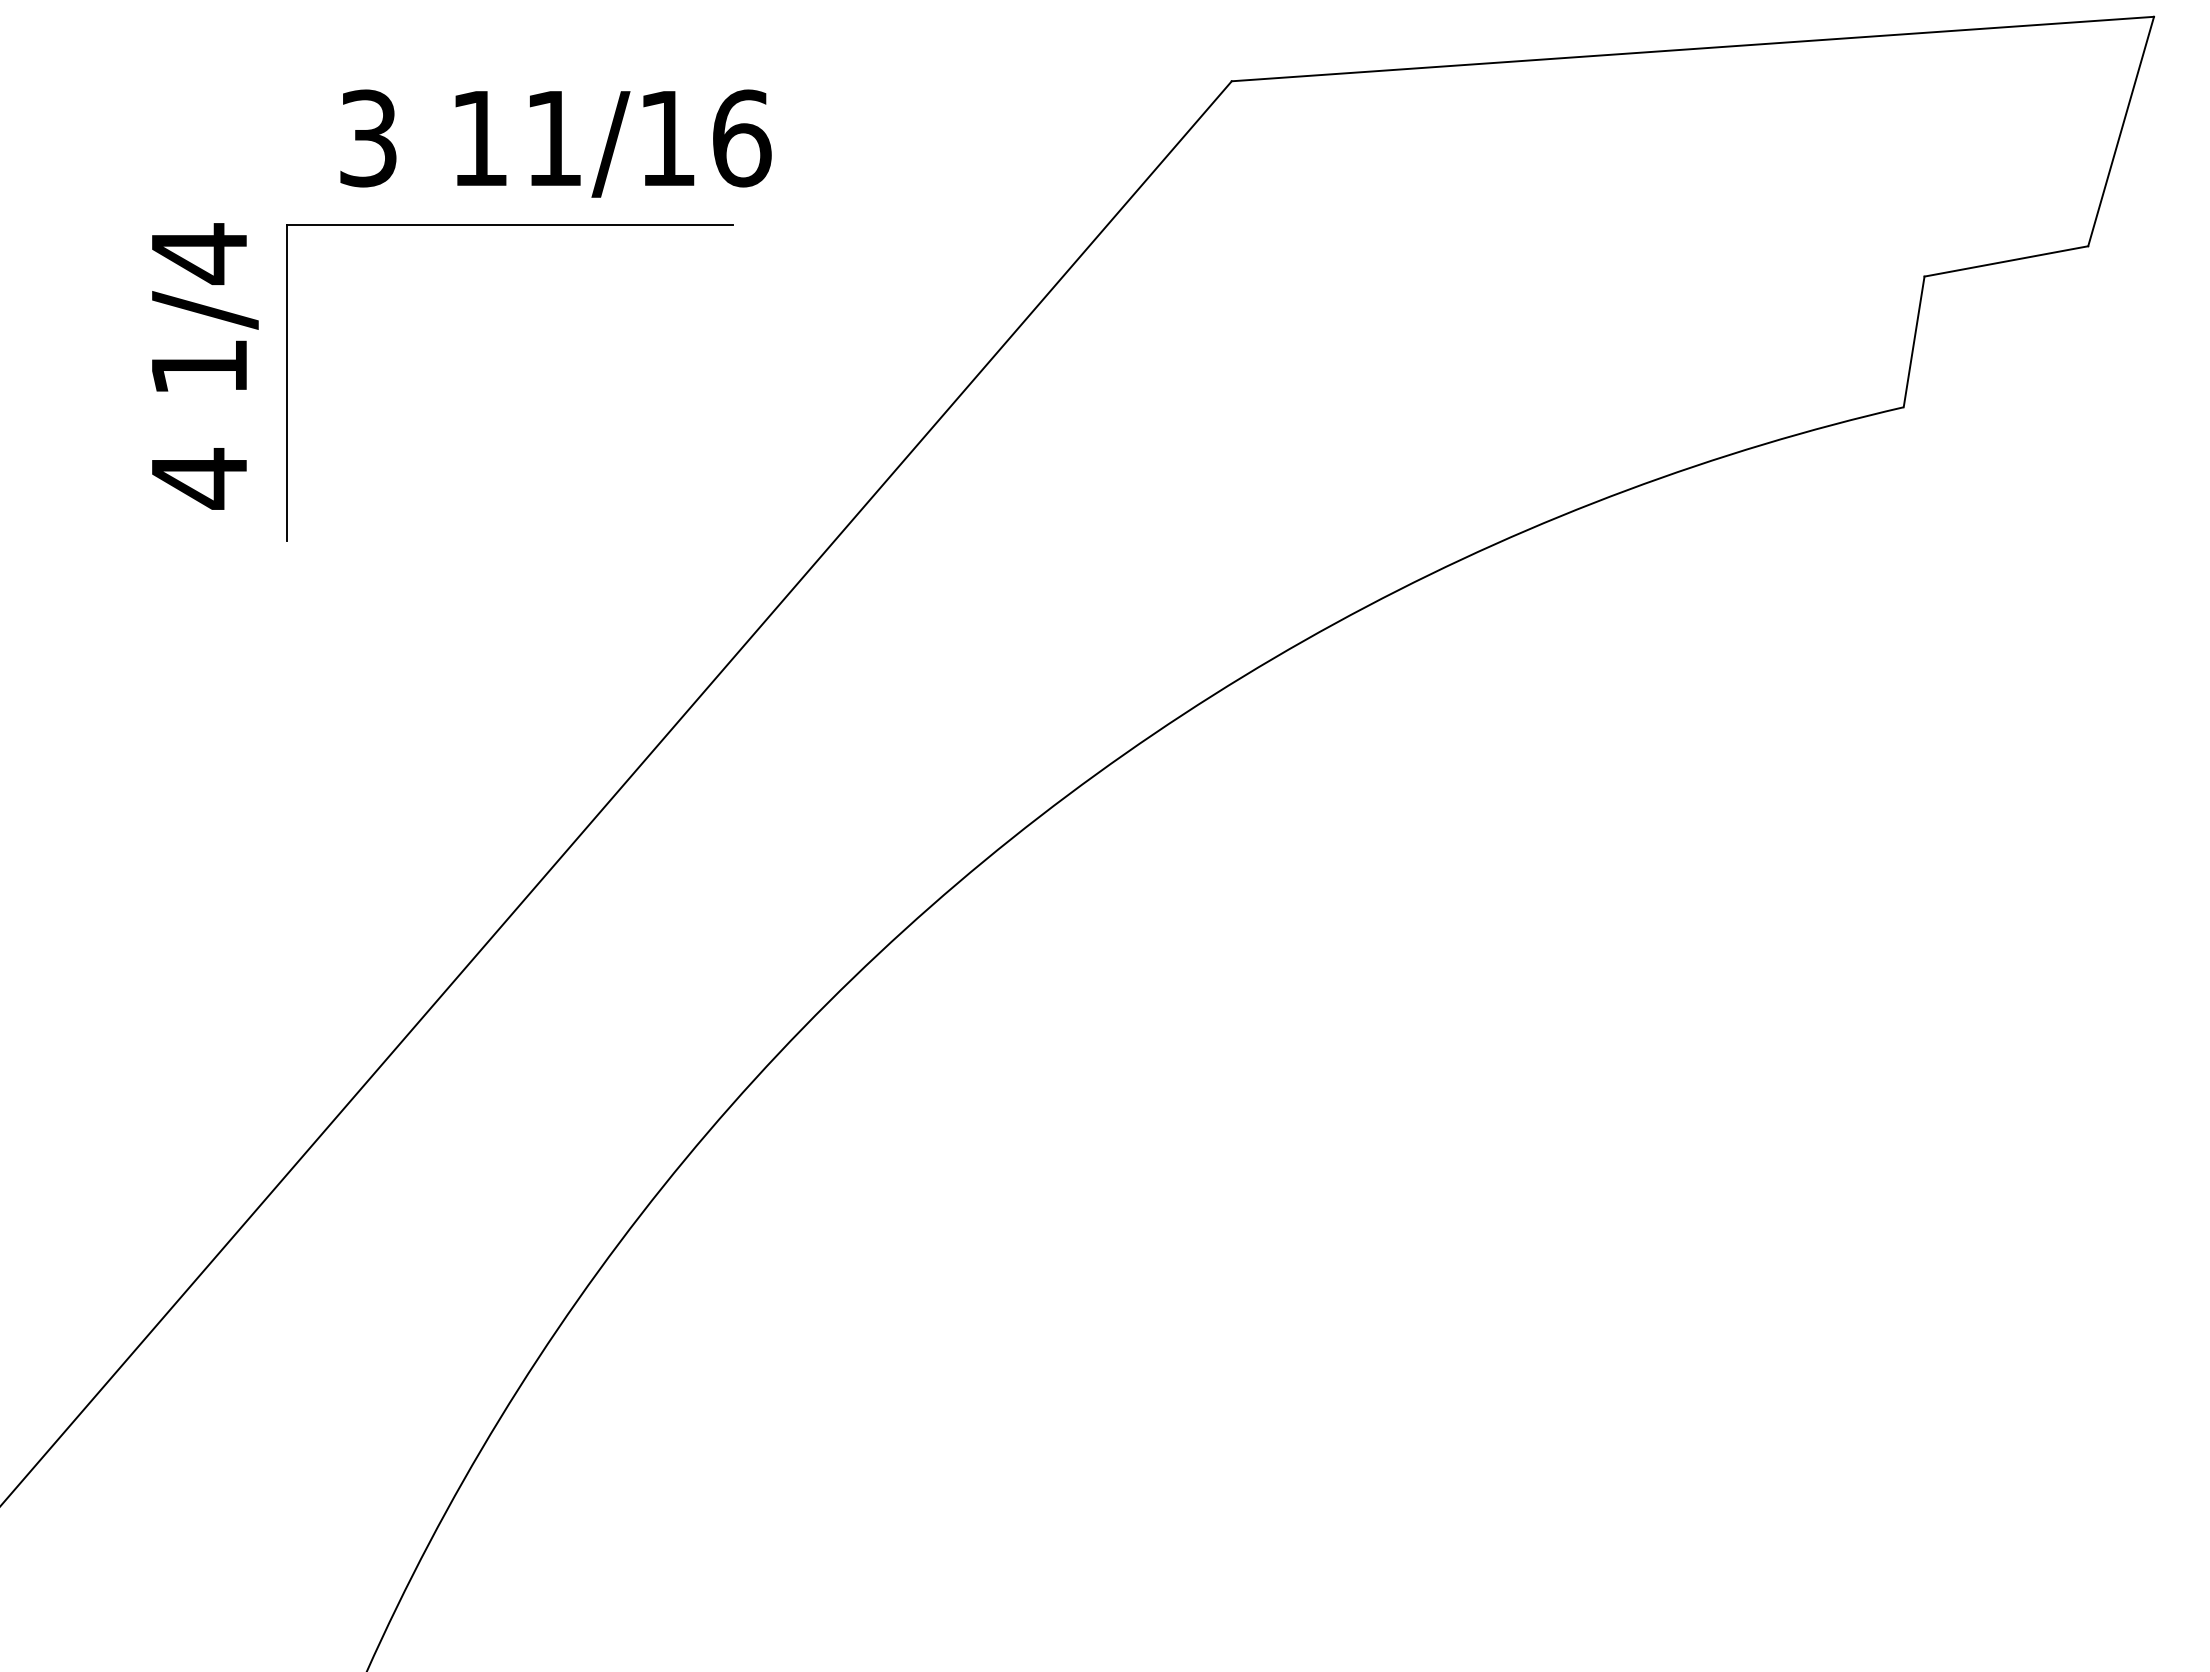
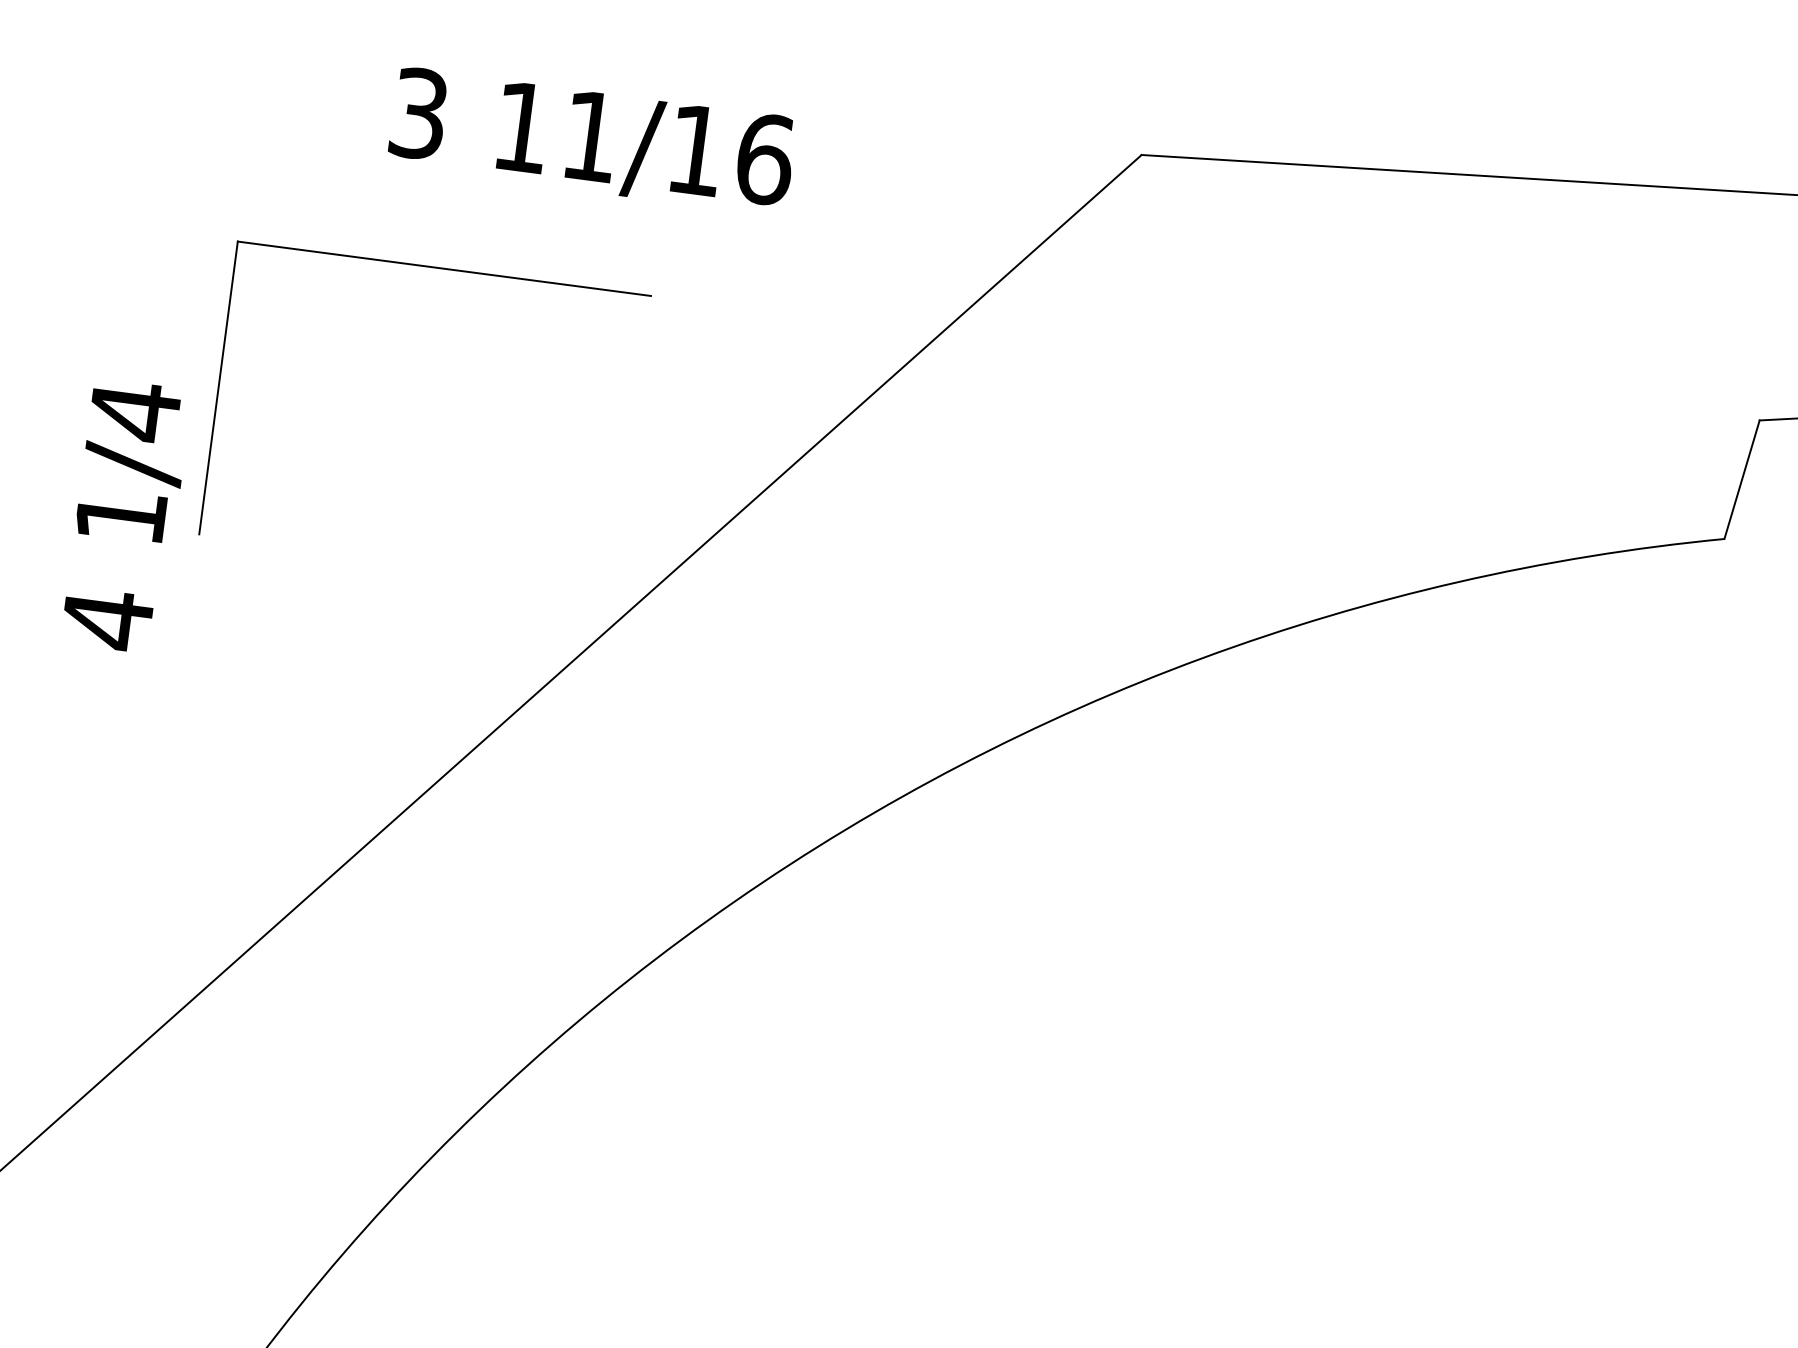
text: (555, 143) -> (591, 141), moved
part: (509, 225) -> (443, 268), moved
text: (205, 366) -> (126, 516), moved

